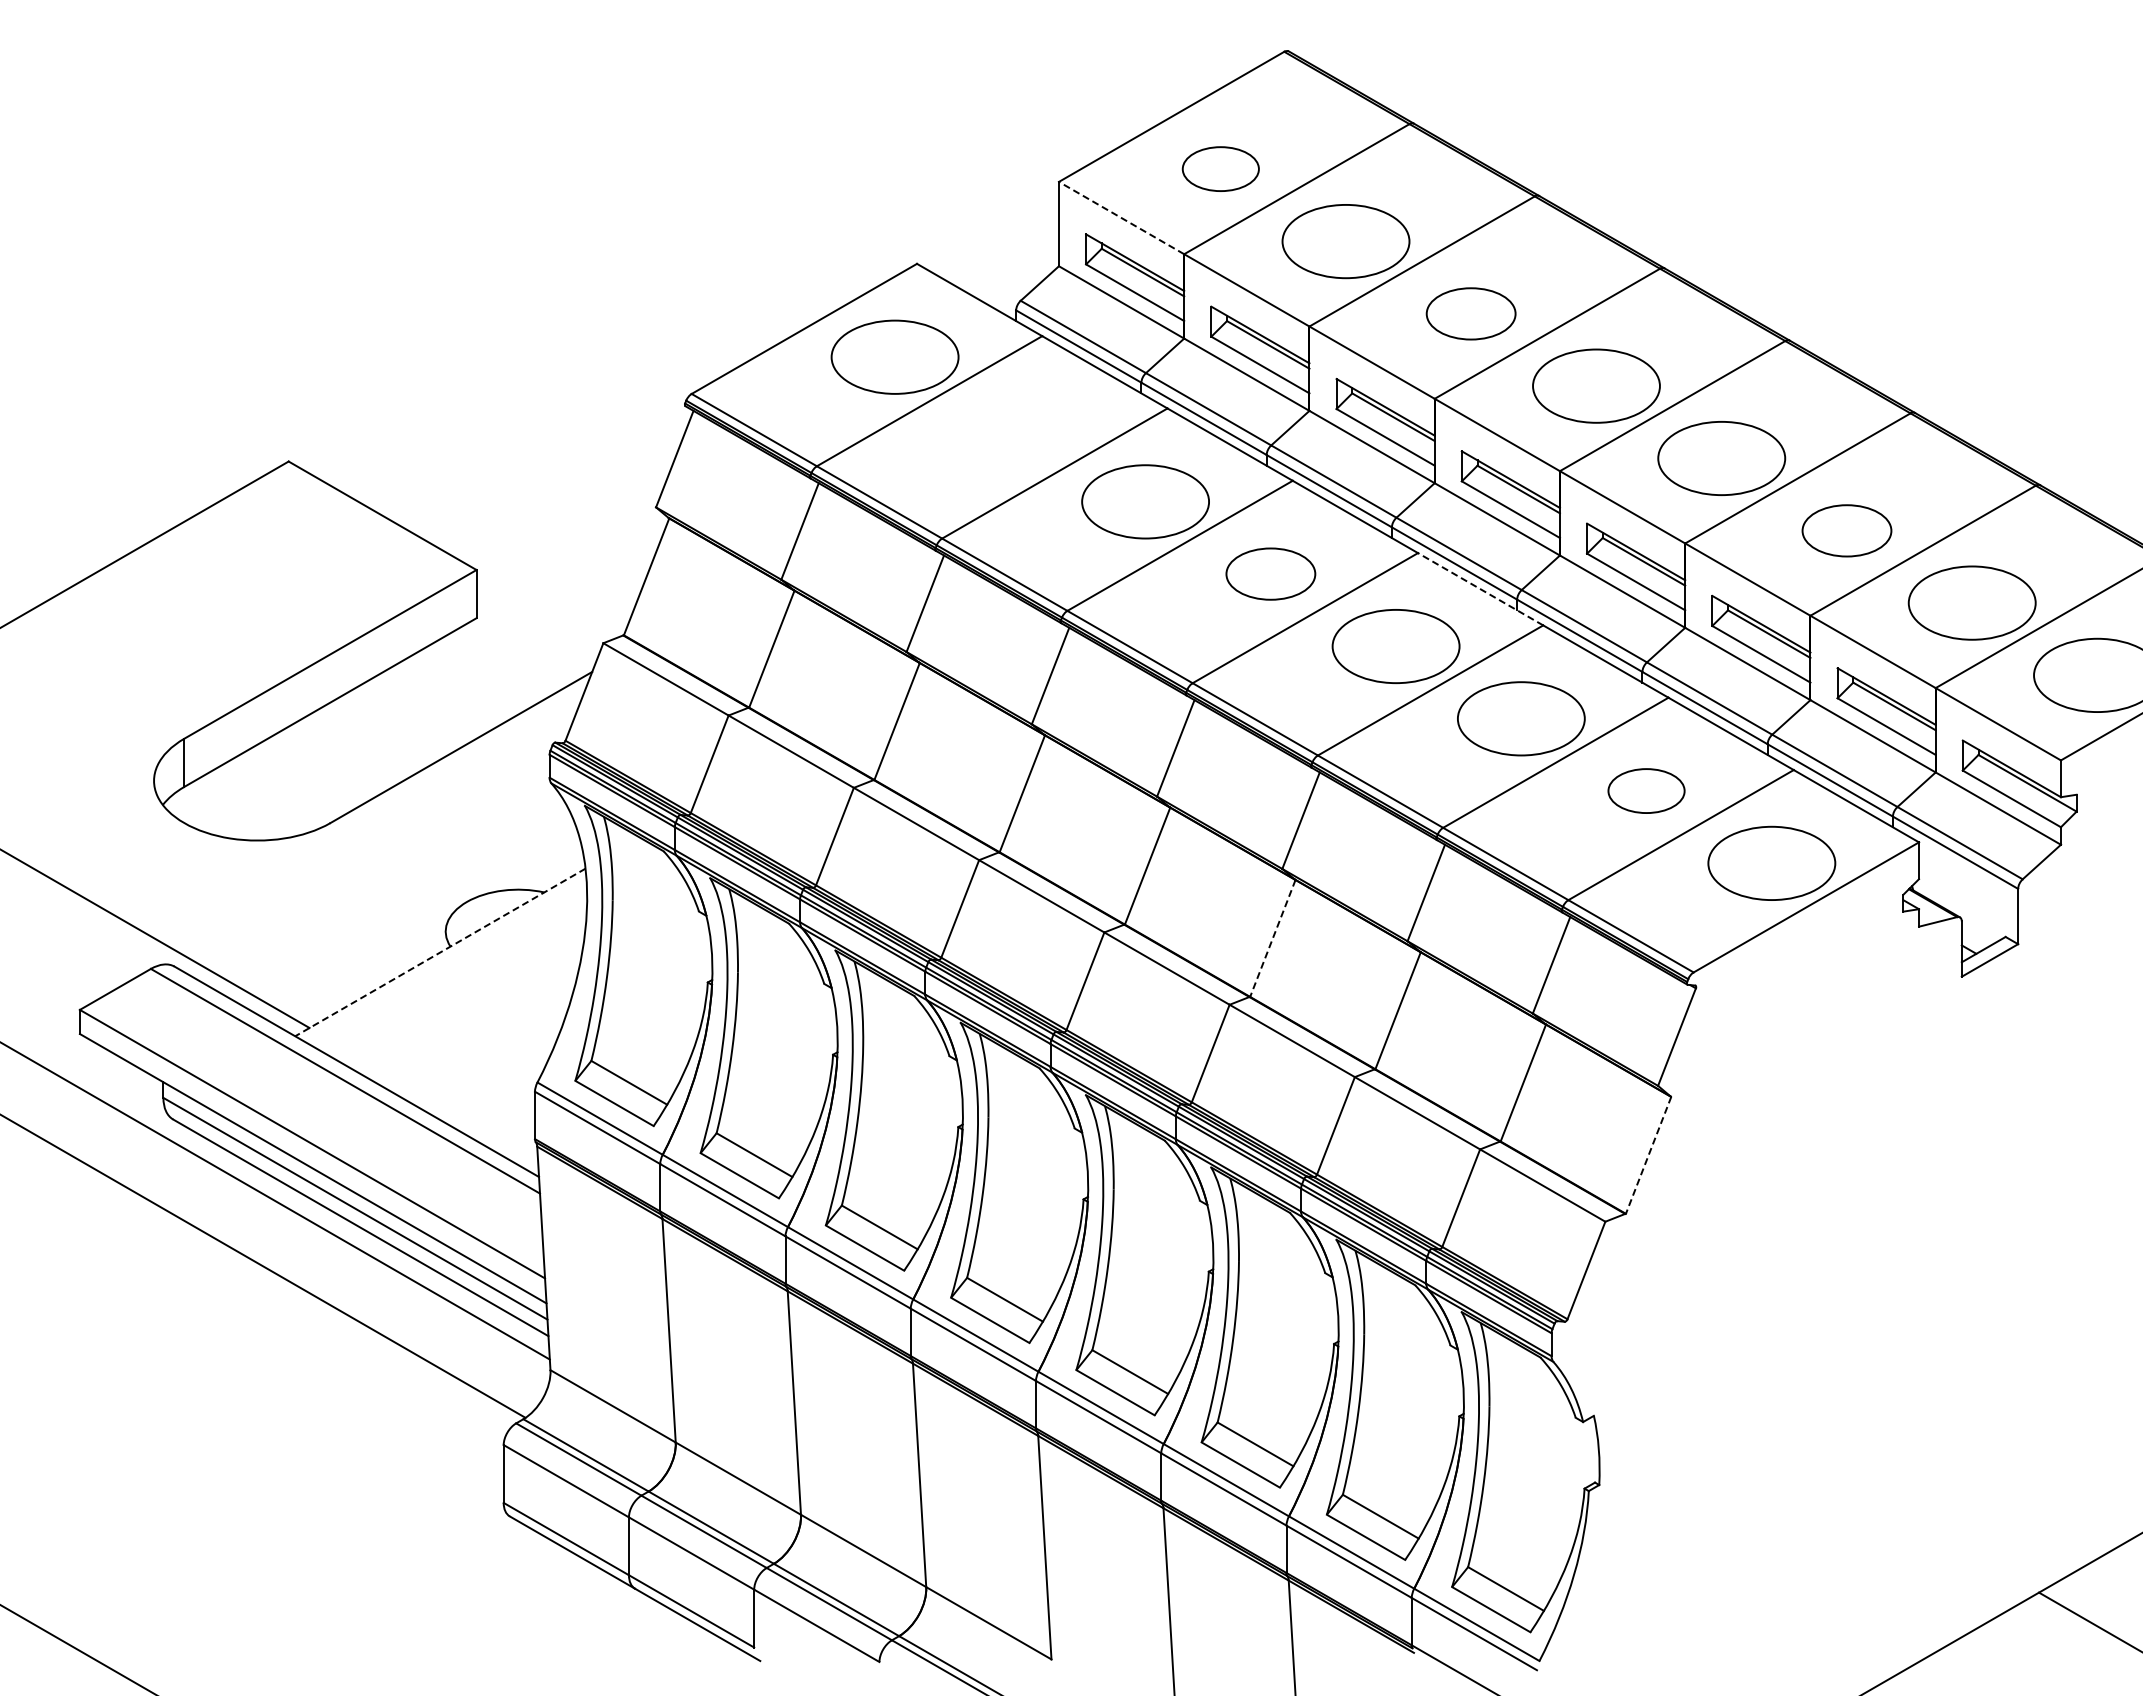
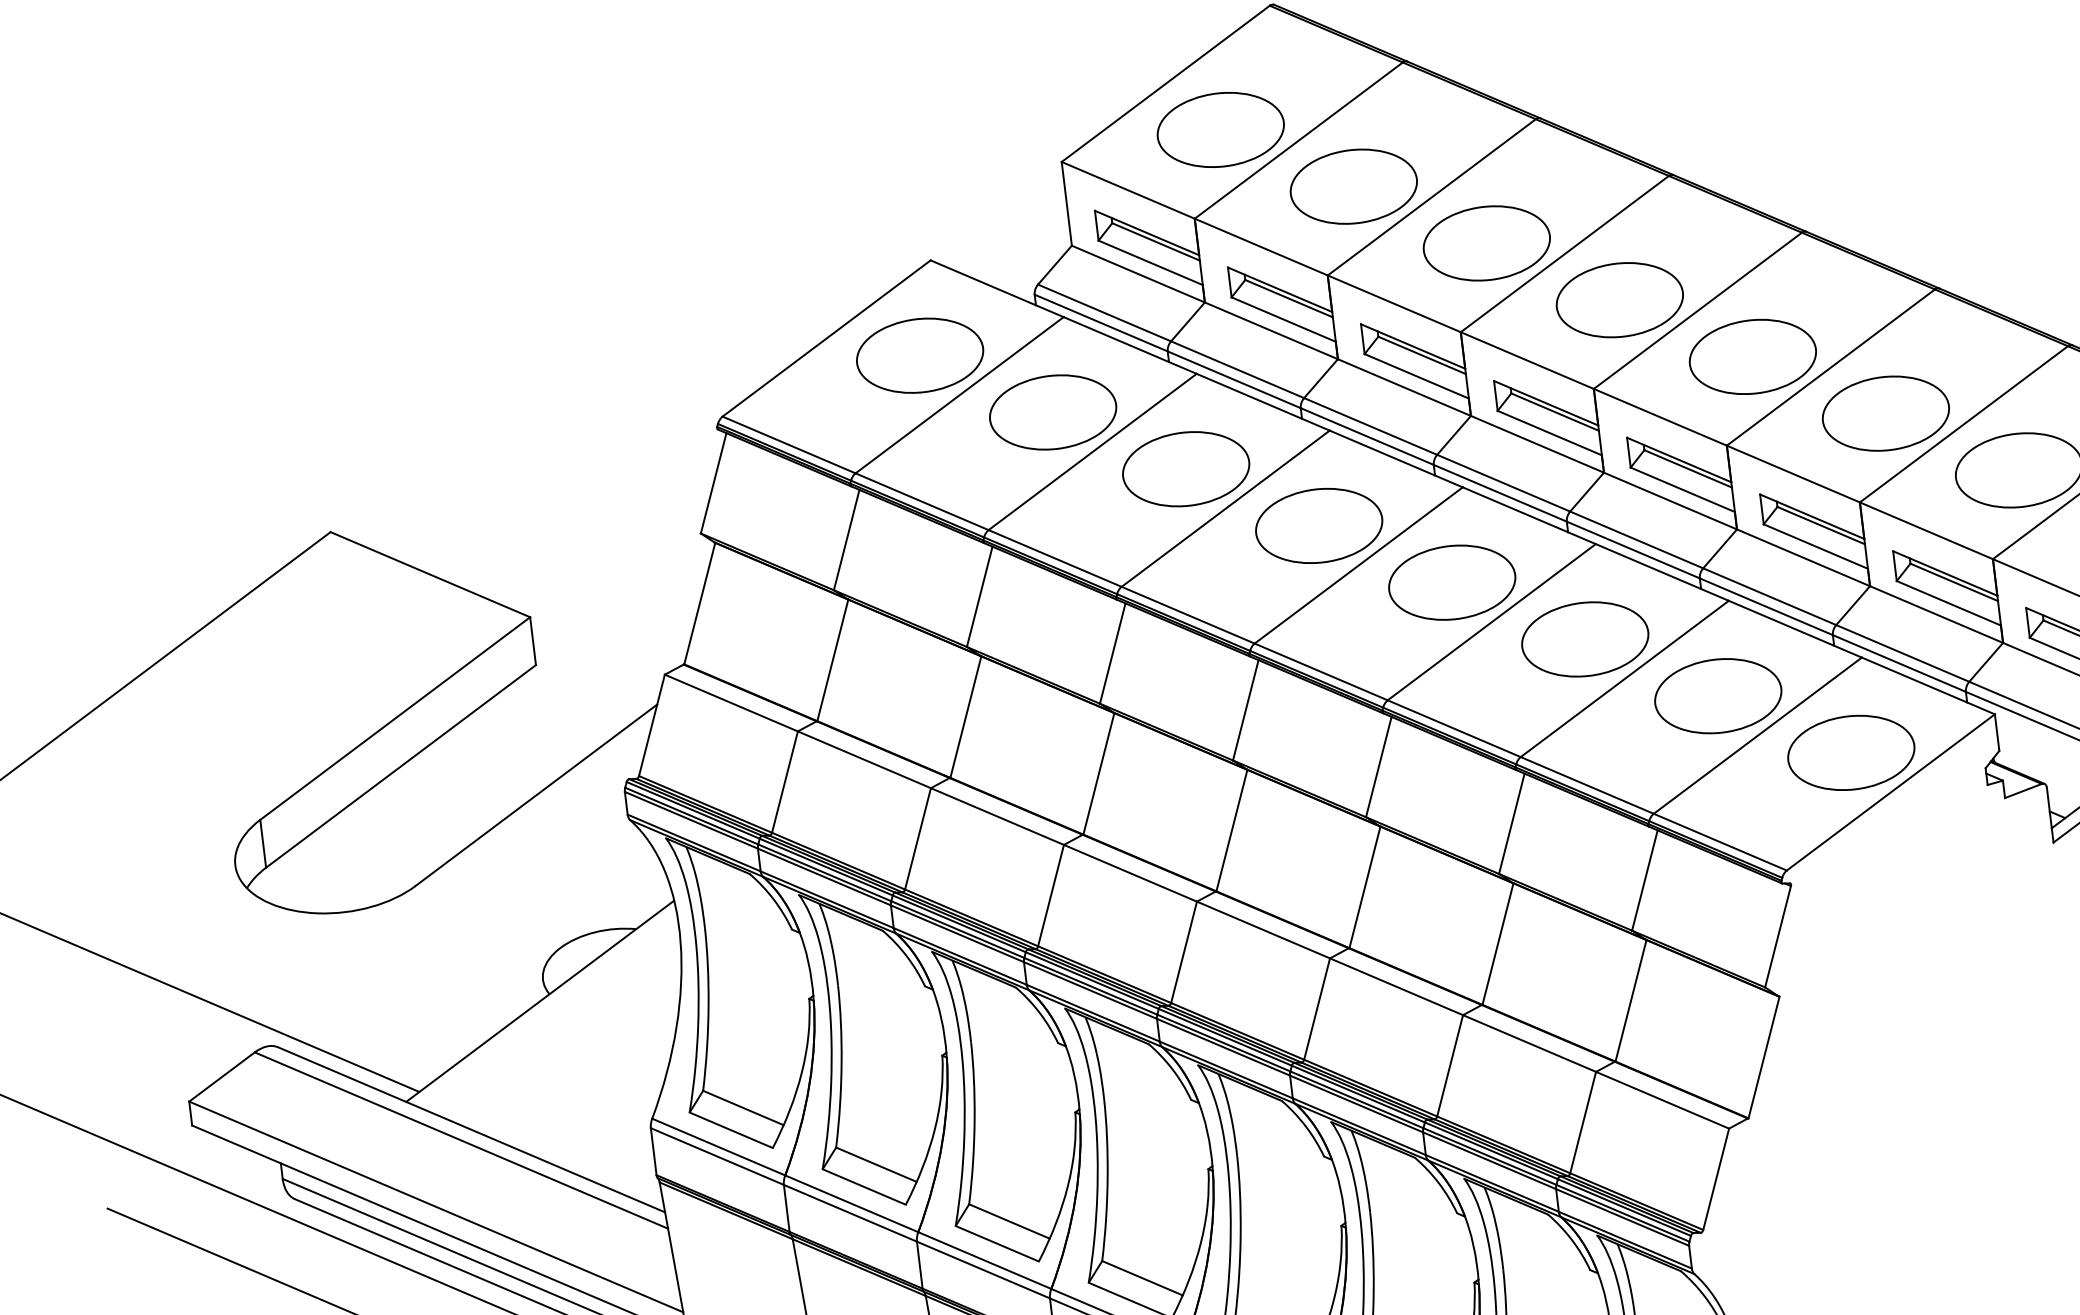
part: (1220, 168) -> (1220, 129), size x1.67
line: (1121, 217) -> (1128, 189), dashed -> solid
part: (1470, 313) -> (1486, 243), size x1.43
part: (1020, 429) -> (1053, 412), added
part: (1846, 530) -> (1885, 413), size x1.43
part: (1270, 573) -> (1318, 525), size x1.43
line: (1480, 589) -> (1529, 515), dashed -> solid
part: (1646, 790) -> (1718, 695), size x1.67
line: (1272, 938) -> (1364, 887), dashed -> solid
line: (440, 952) -> (540, 1001), dashed -> solid
line: (1648, 1155) -> (1763, 1057), dashed -> solid

